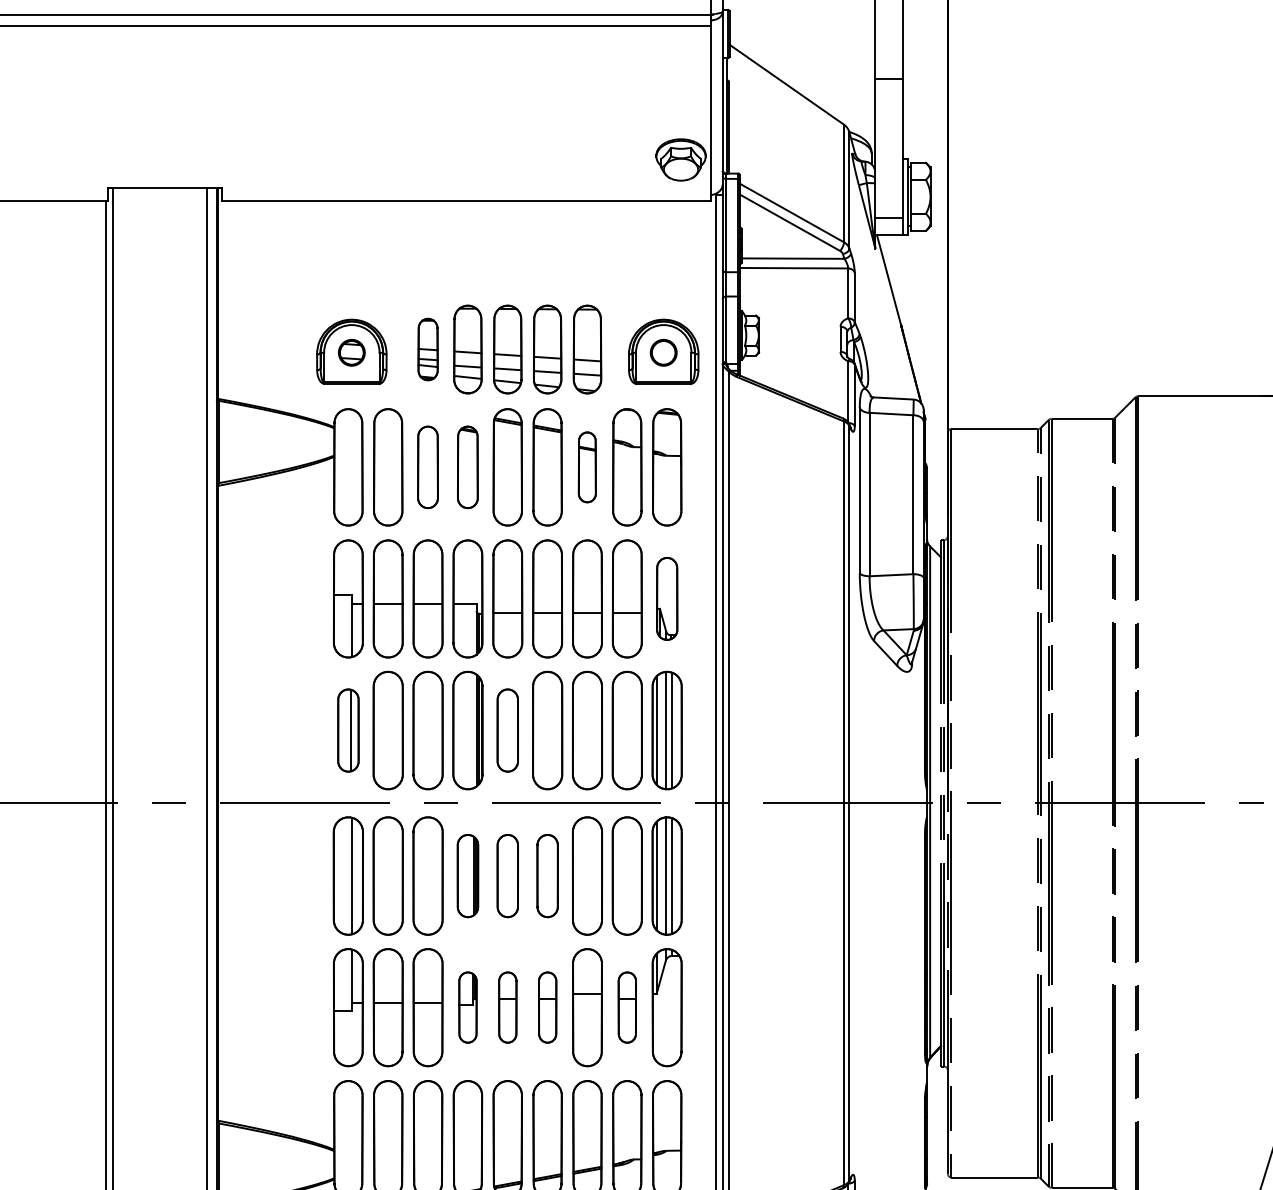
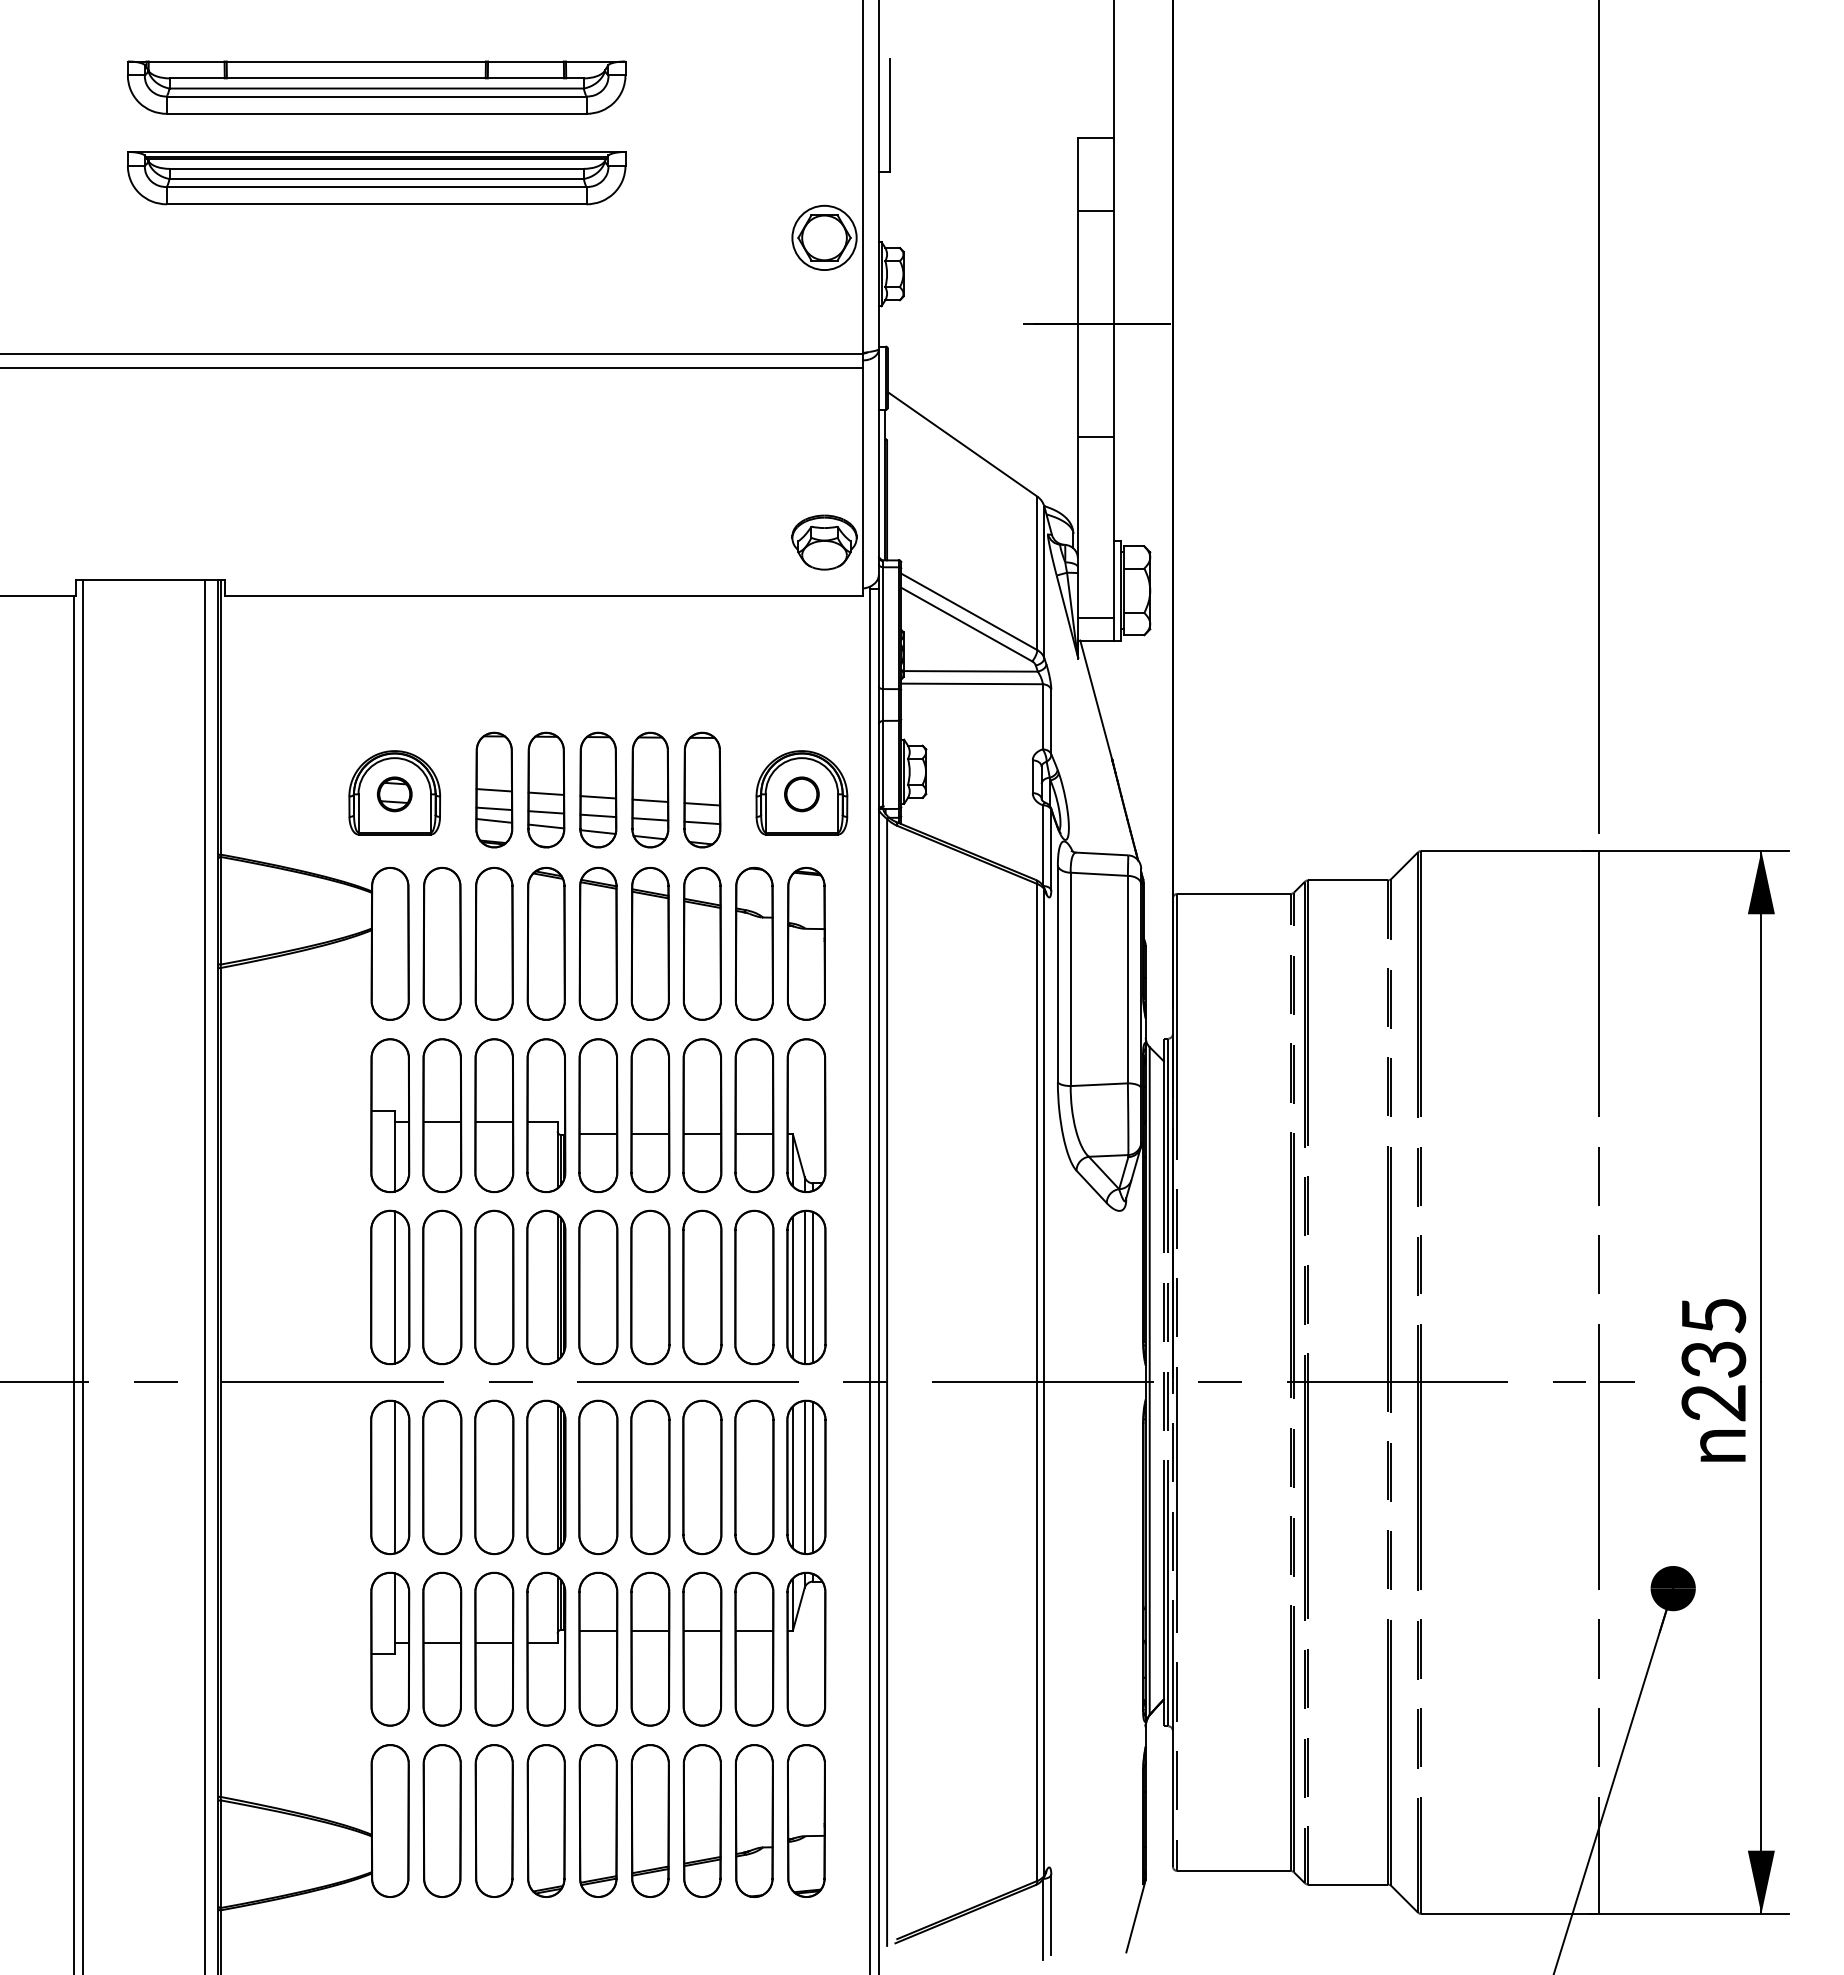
part: (428, 349) -> (494, 789), size x1.43
part: (427, 467) -> (493, 943), size x1.43
part: (467, 467) -> (545, 943), size x1.43
part: (586, 467) -> (701, 943), size x1.67
part: (667, 598) -> (806, 1115), size x1.43
part: (348, 730) -> (390, 1287), size x1.43
part: (507, 730) -> (598, 1287), size x1.43
part: (468, 876) -> (546, 1477), size x1.43
part: (507, 876) -> (598, 1477), size x1.43
part: (547, 876) -> (650, 1477), size x1.43
part: (468, 1007) -> (546, 1648), size x1.67
part: (507, 1007) -> (598, 1648), size x1.67
part: (547, 1007) -> (650, 1648), size x1.67
part: (627, 1007) -> (754, 1648), size x1.67

